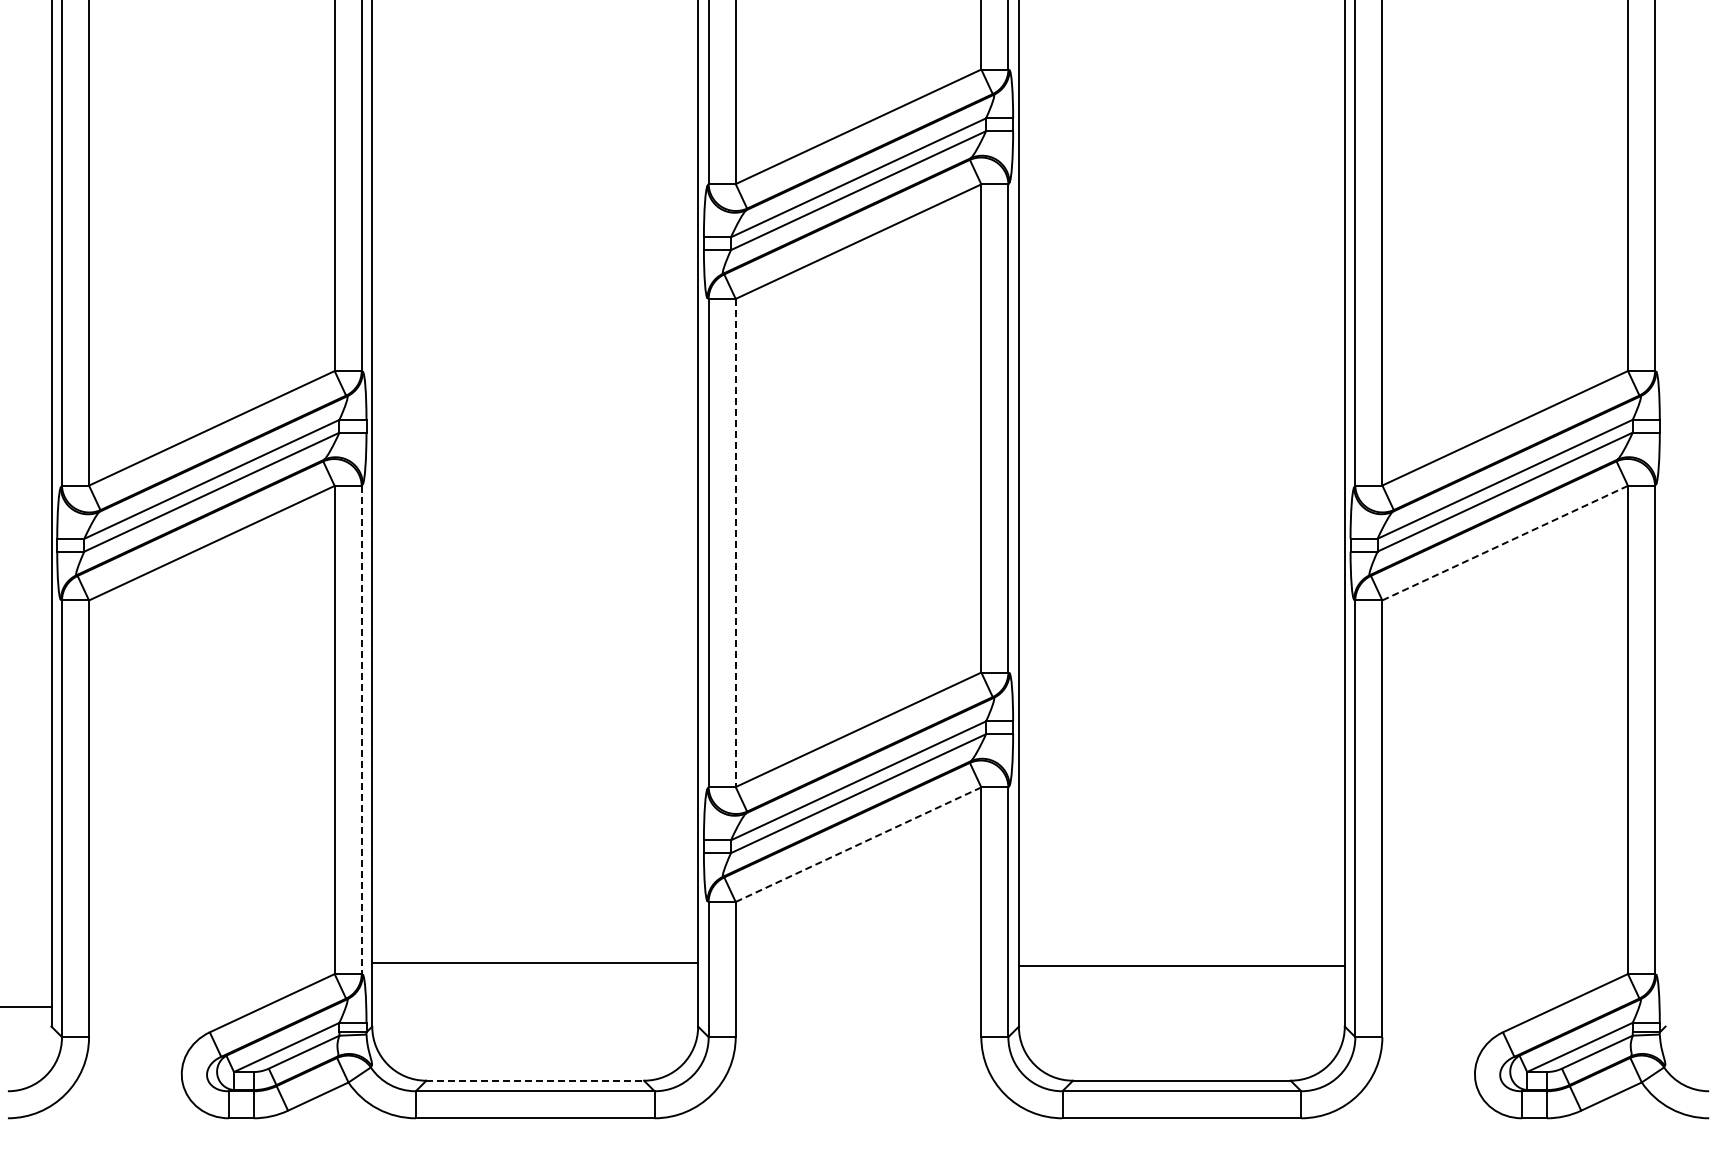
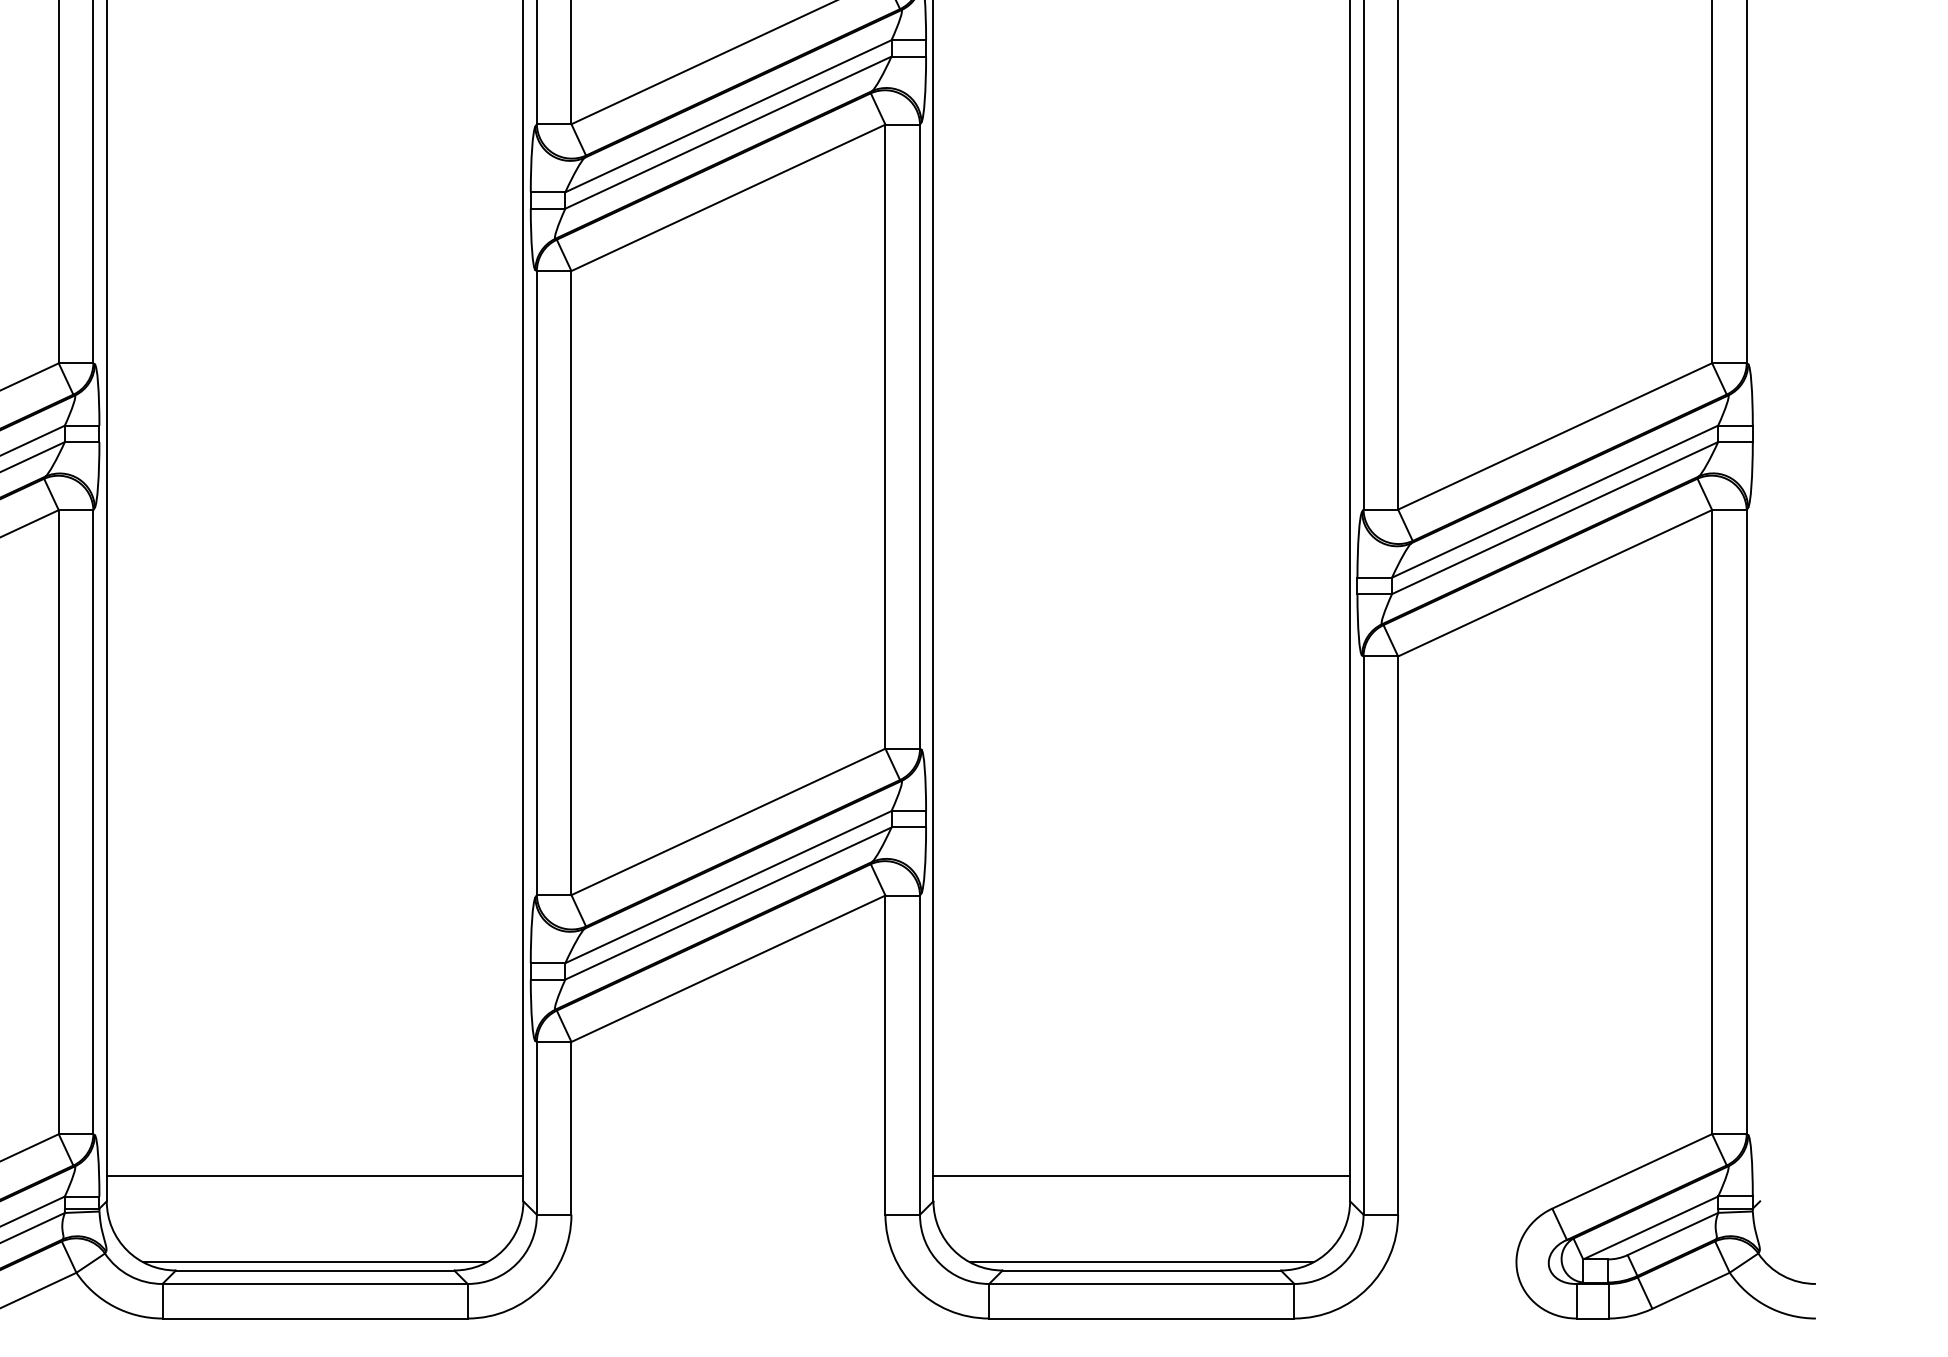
line: (735, 543) -> (571, 583), dashed -> solid
line: (1505, 543) -> (1555, 583), dashed -> solid
line: (361, 730) -> (93, 822), dashed -> solid
line: (858, 844) -> (728, 968), dashed -> solid
line: (535, 962) -> (315, 1175), moved
line: (1181, 965) -> (1141, 1175), moved
line: (534, 1074) -> (314, 1262), added
line: (1181, 1074) -> (1141, 1262), added
line: (535, 1080) -> (315, 1270), dashed -> solid

